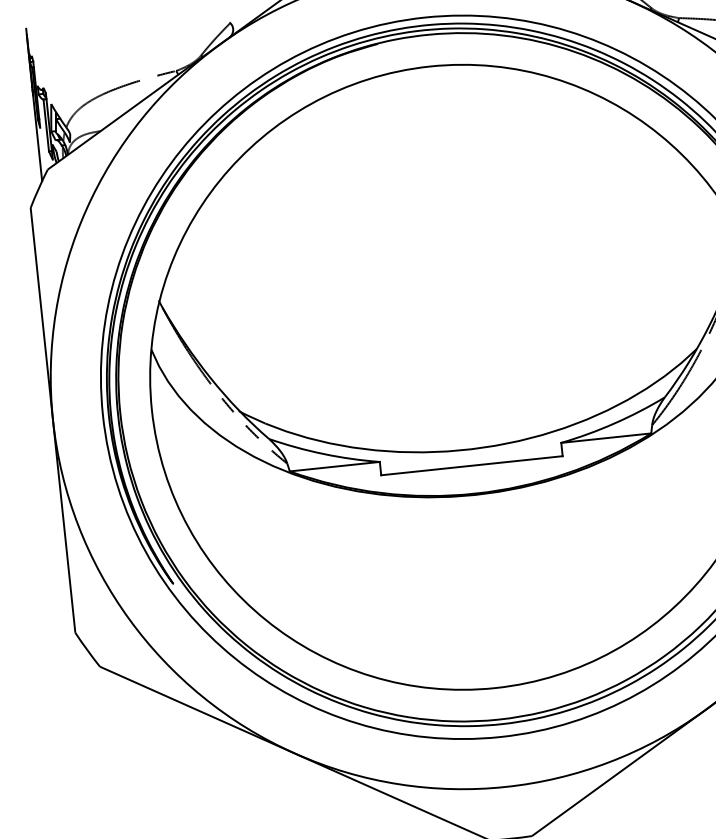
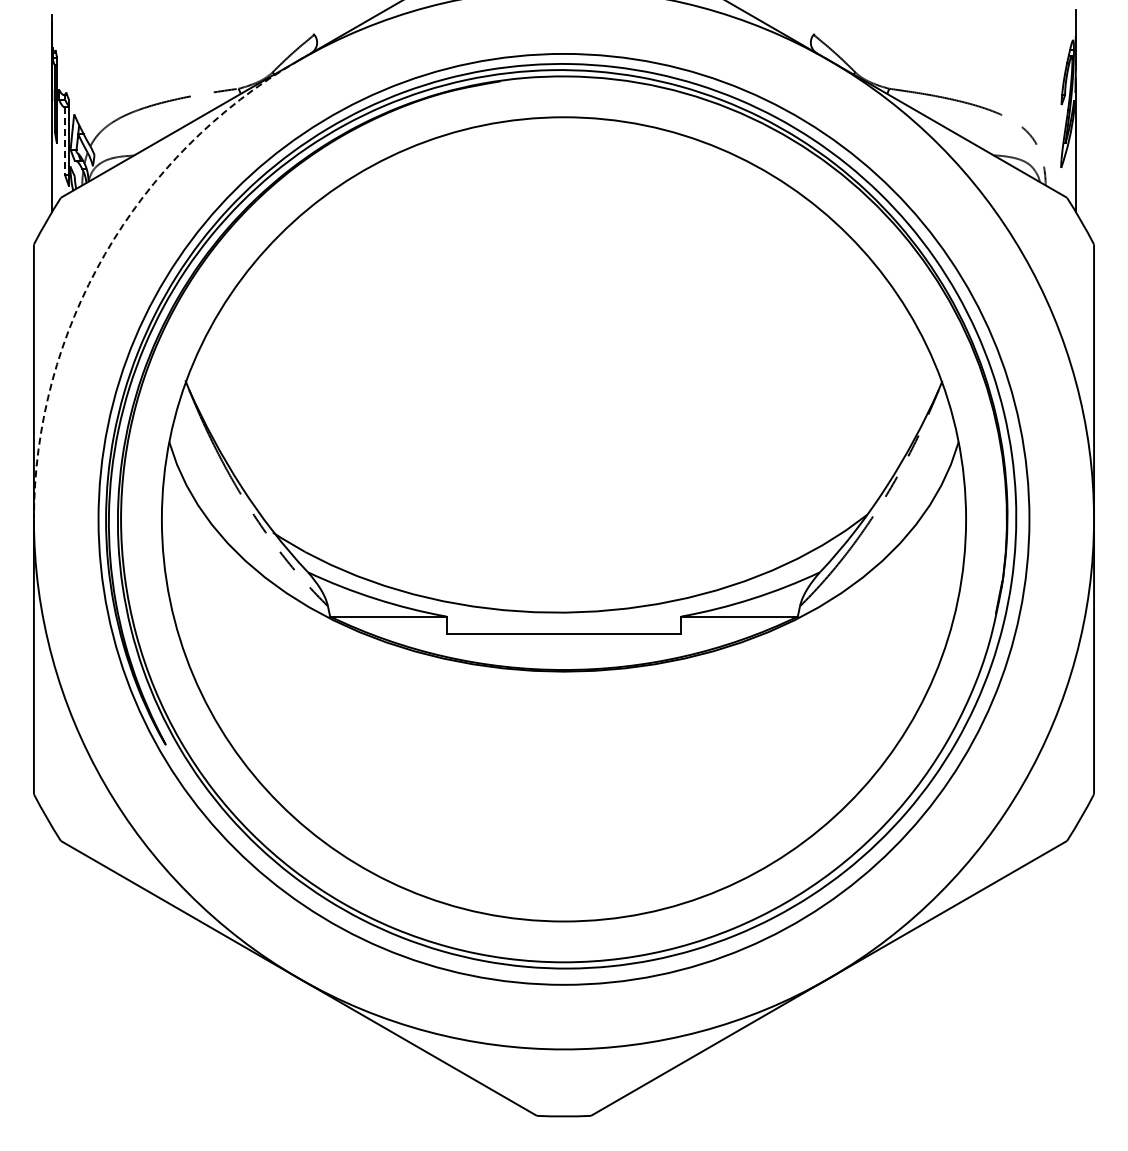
line: (45, 125) -> (64, 141), solid -> dashed
arc: (86, 209) -> (104, 254), solid -> dashed

